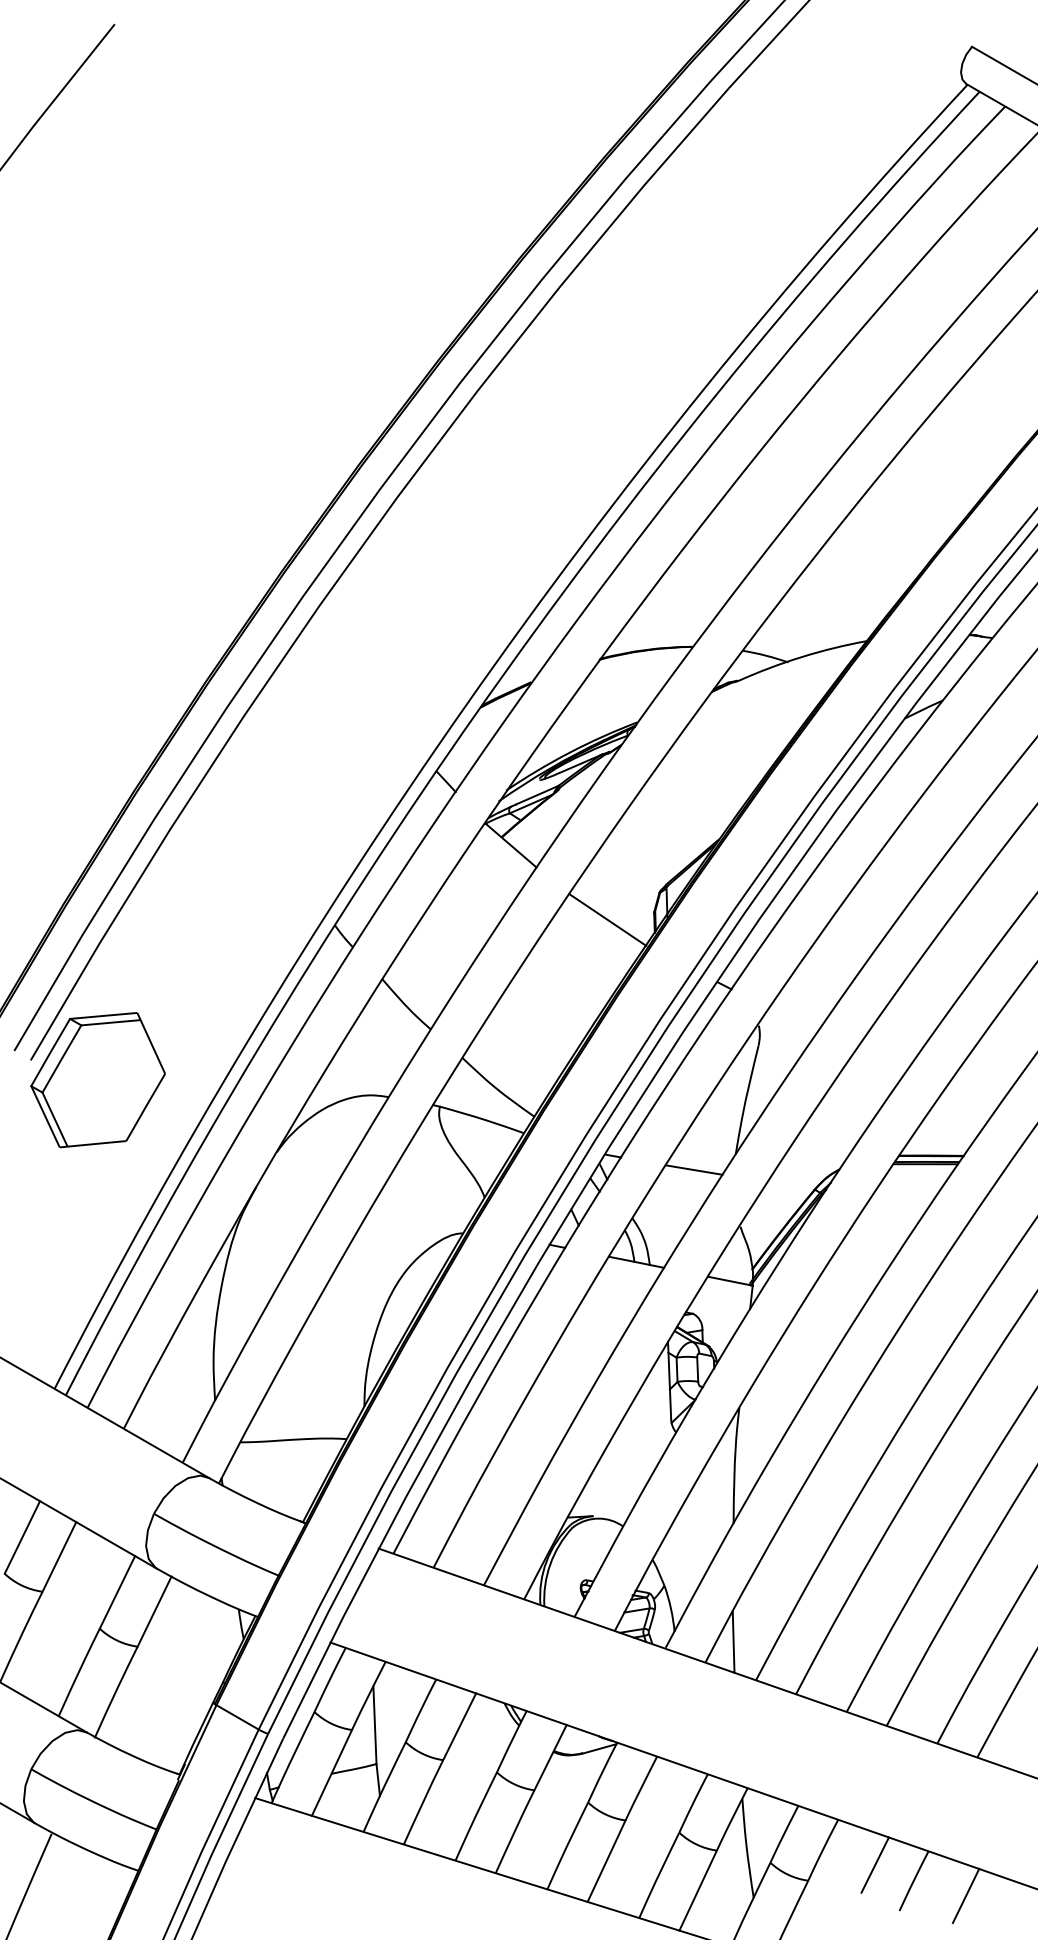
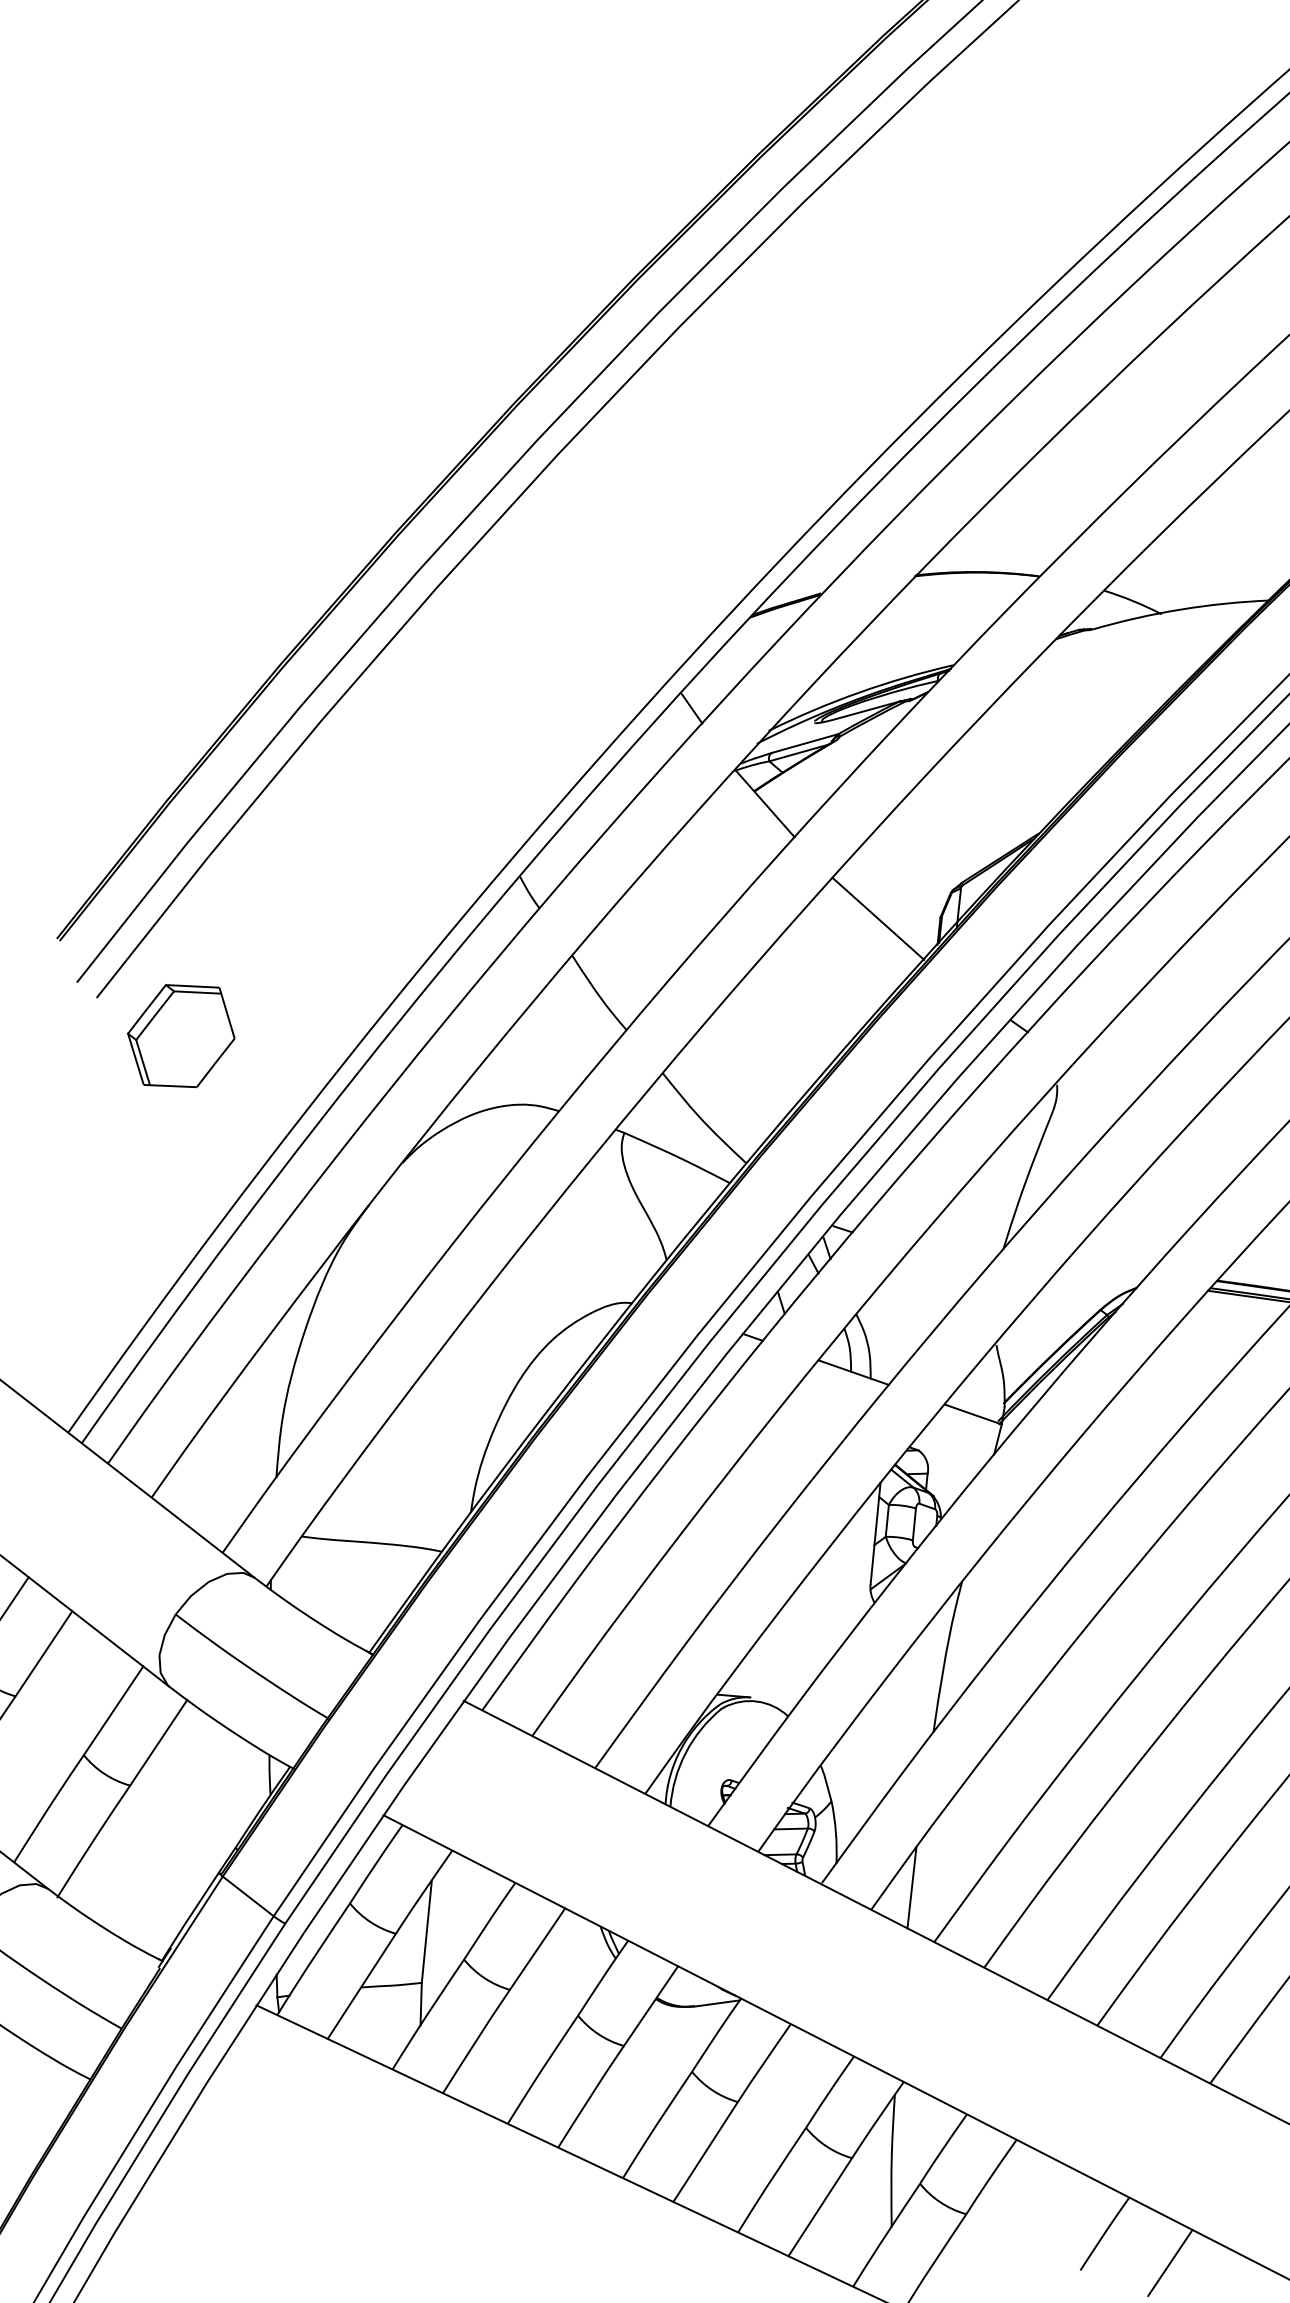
part: (97, 1080) -> (180, 1036), size x0.6
line: (693, 1169) -> (945, 1261), removed
line: (874, 1864) -> (1056, 2205), removed

